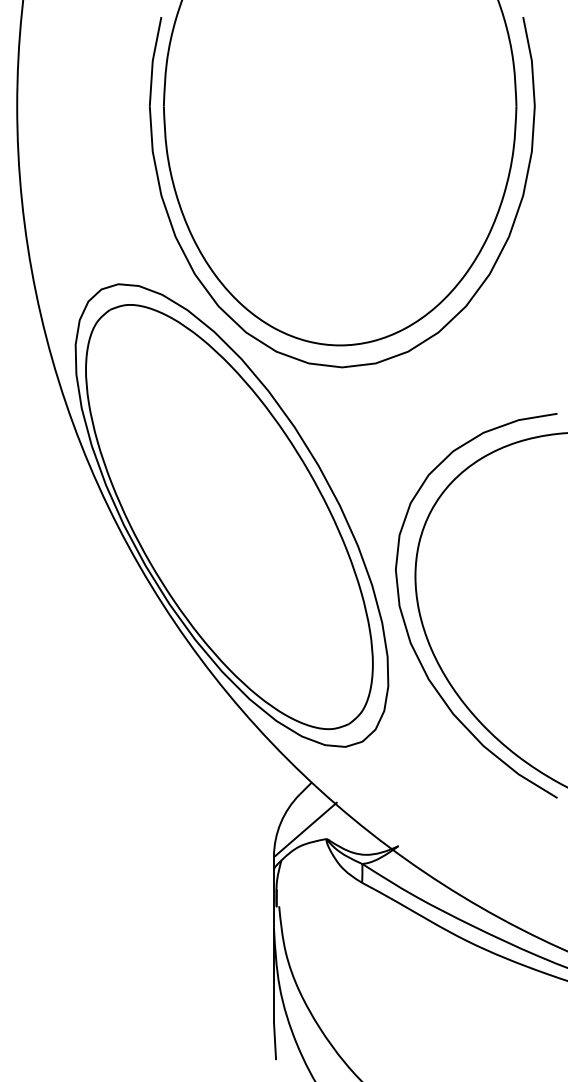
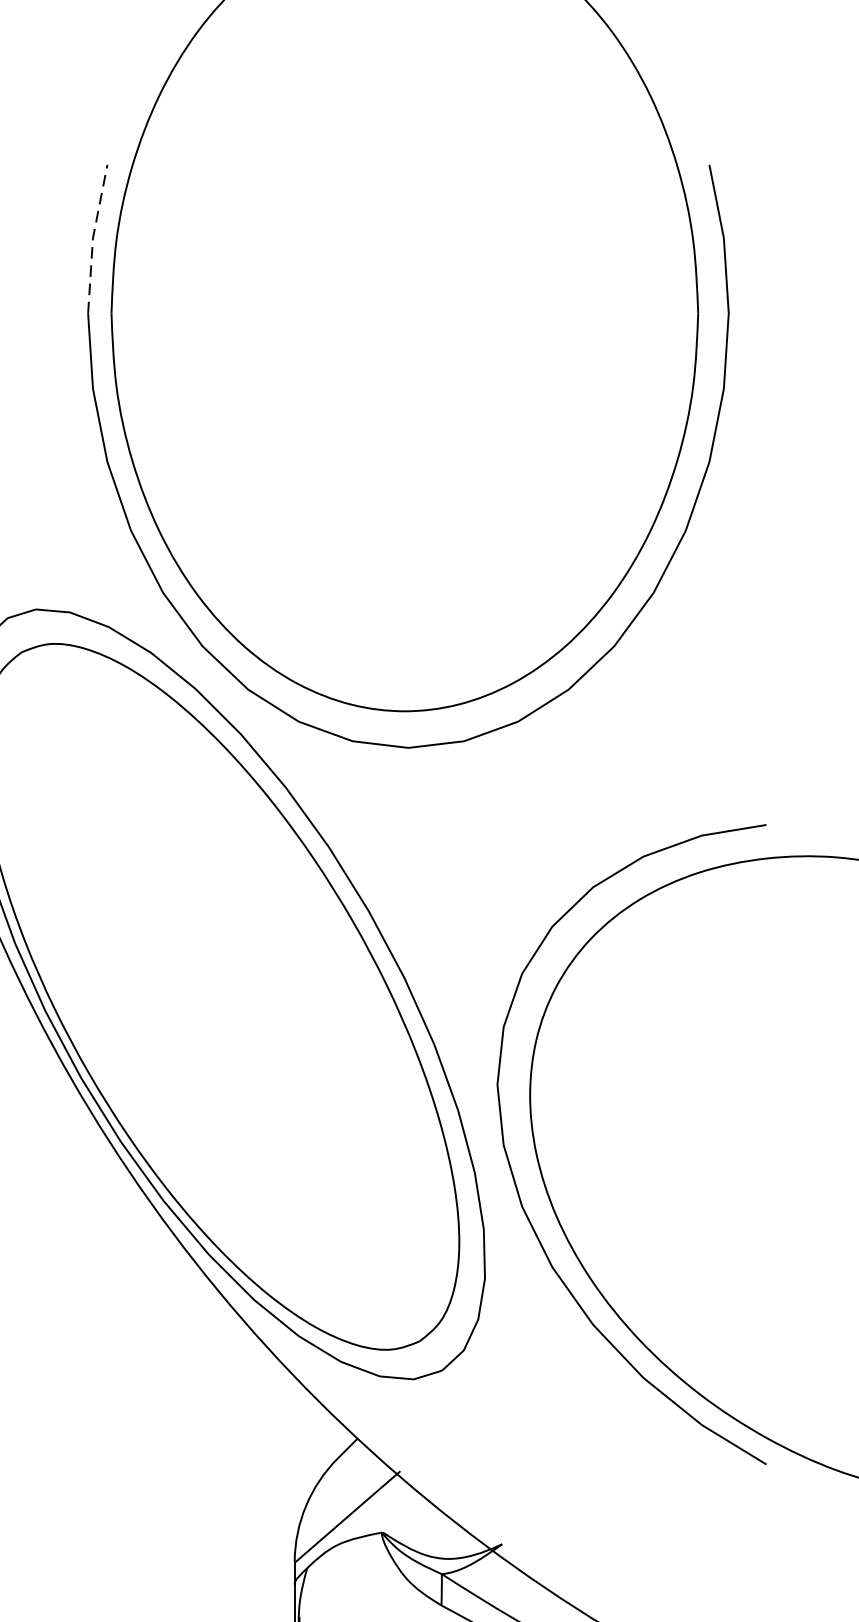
line: (152, 60) -> (92, 237), solid -> dashed

